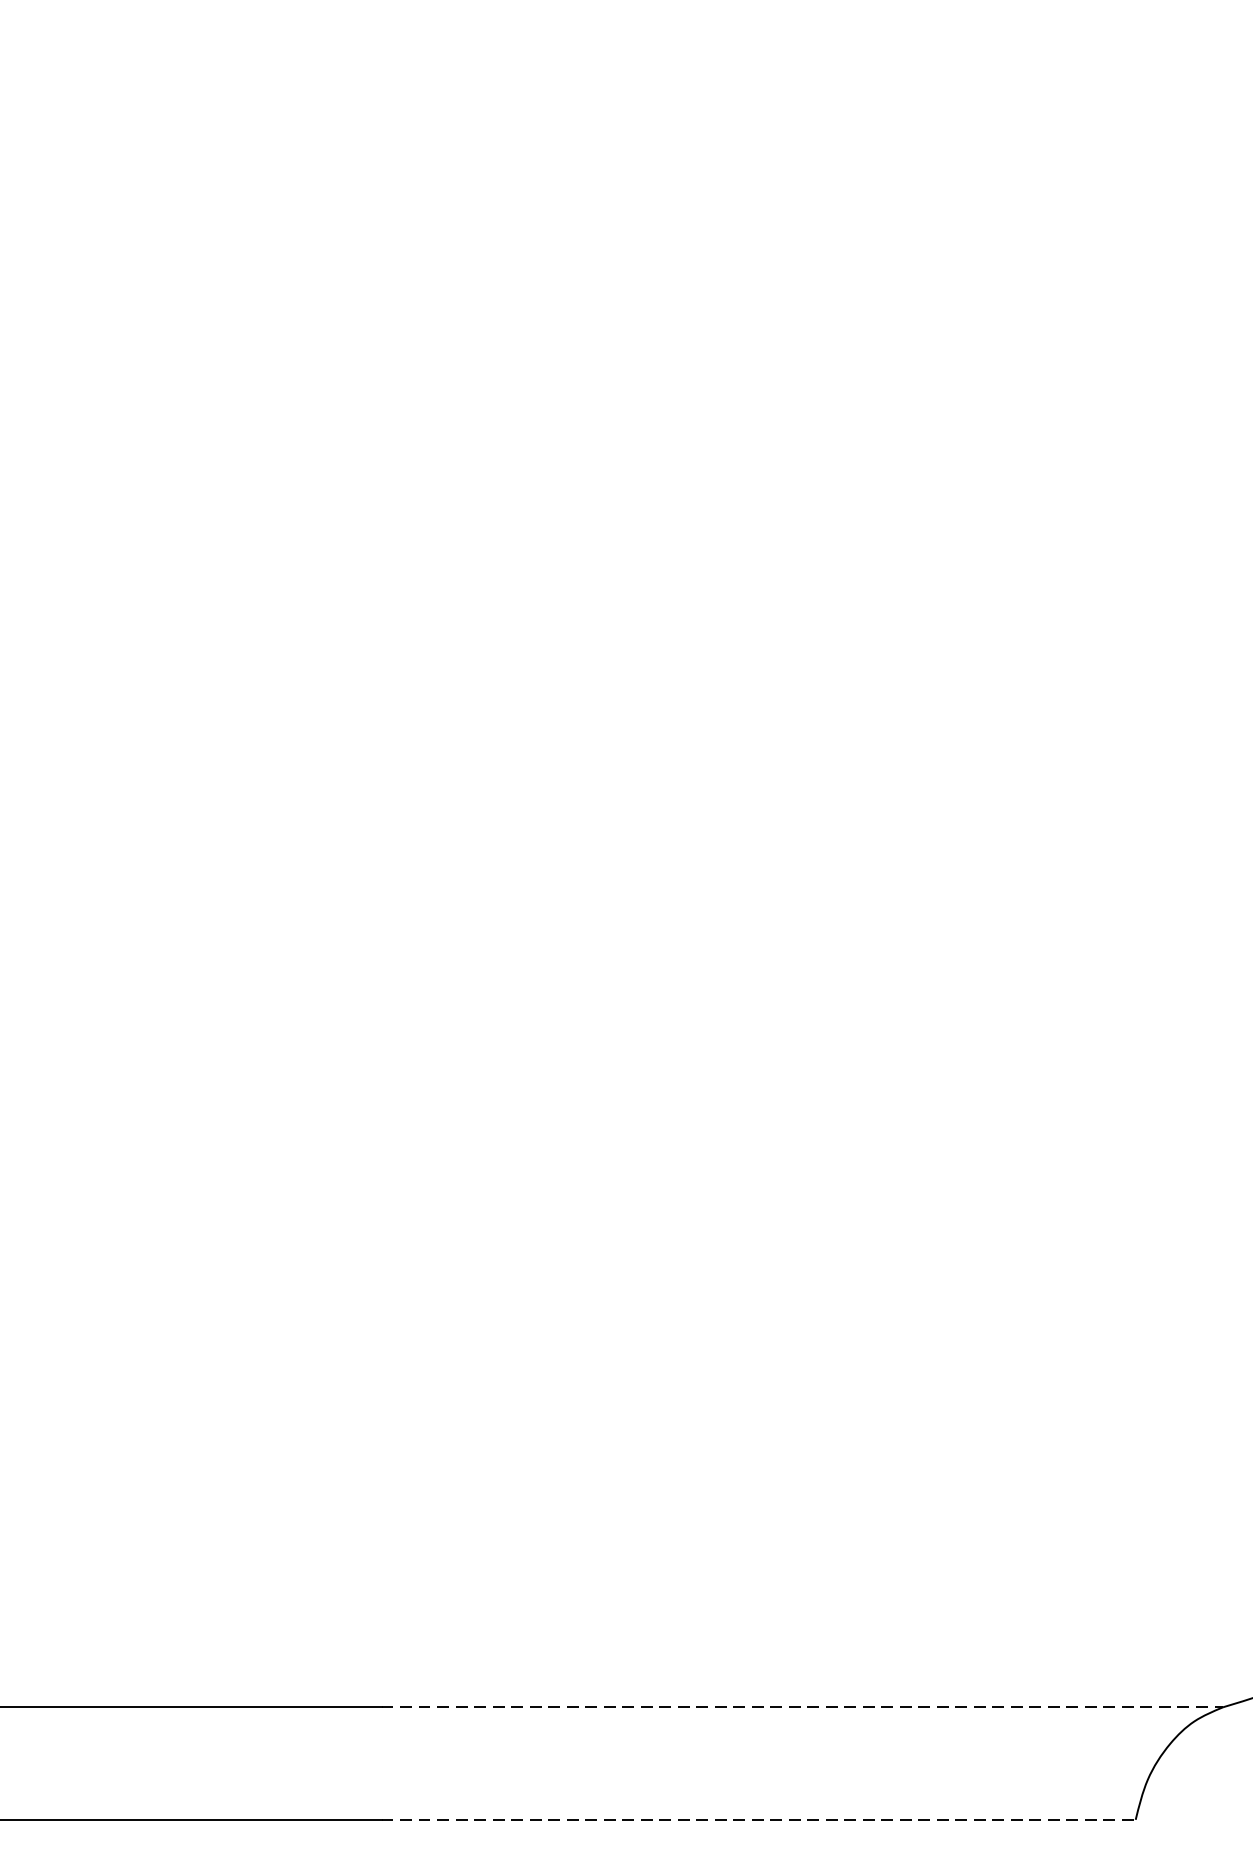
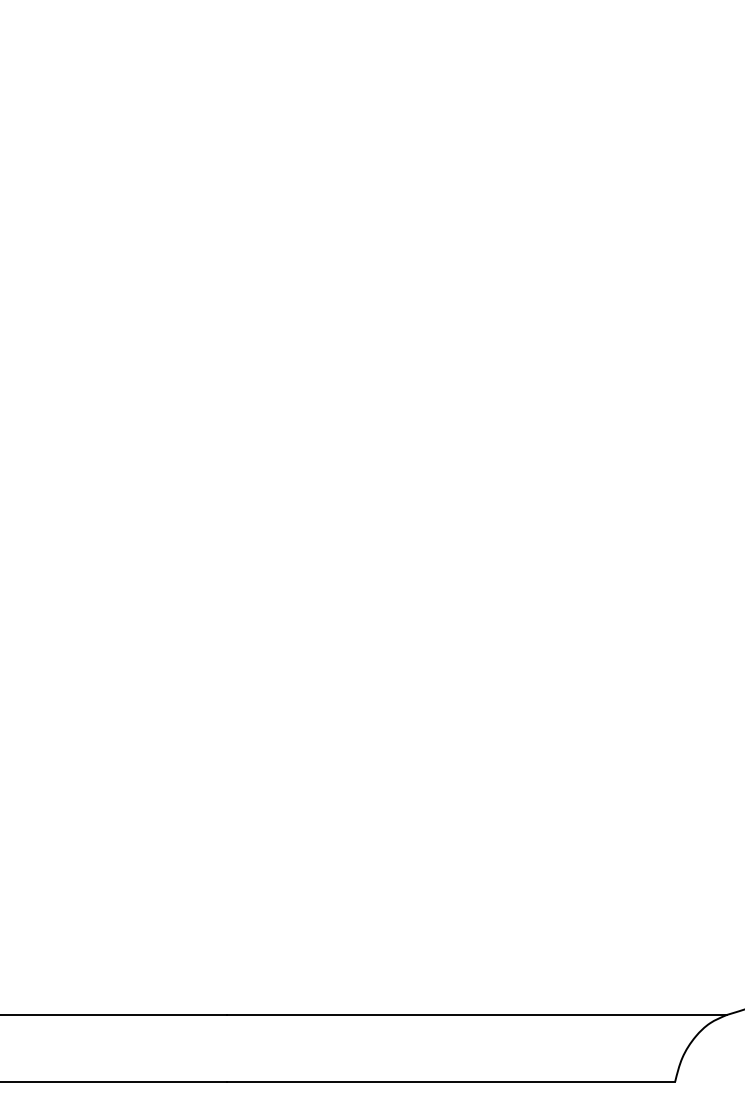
line: (803, 1706) -> (477, 1014), dashed -> solid
line: (759, 1819) -> (451, 1081), dashed -> solid

